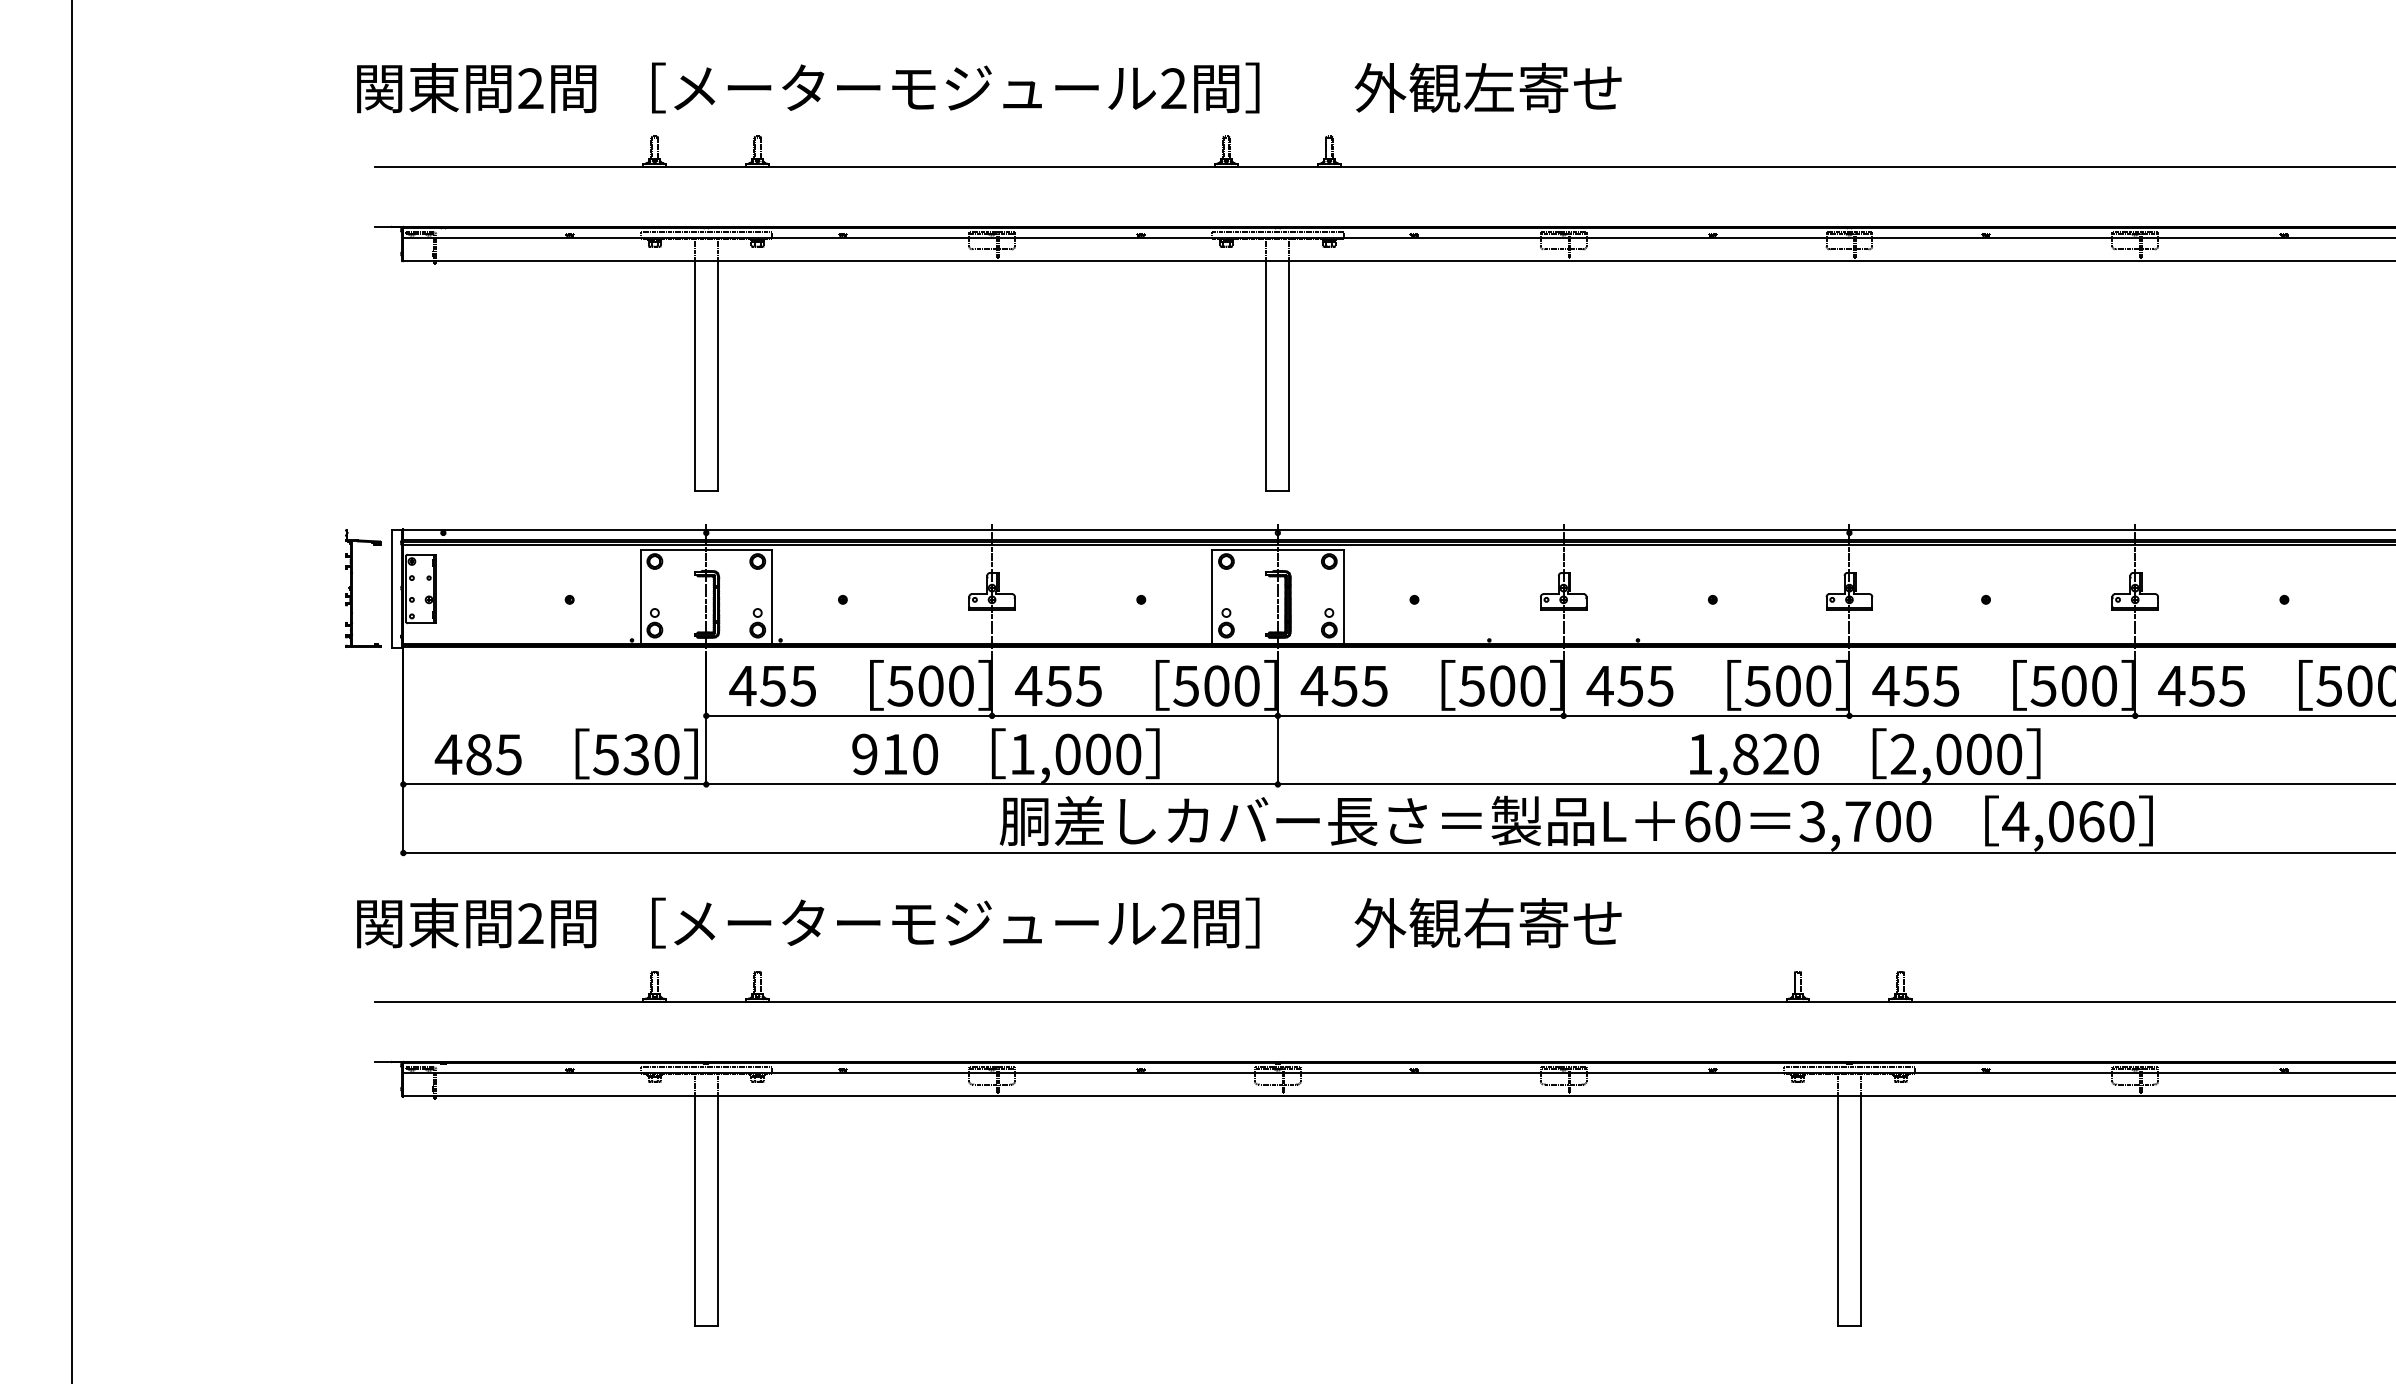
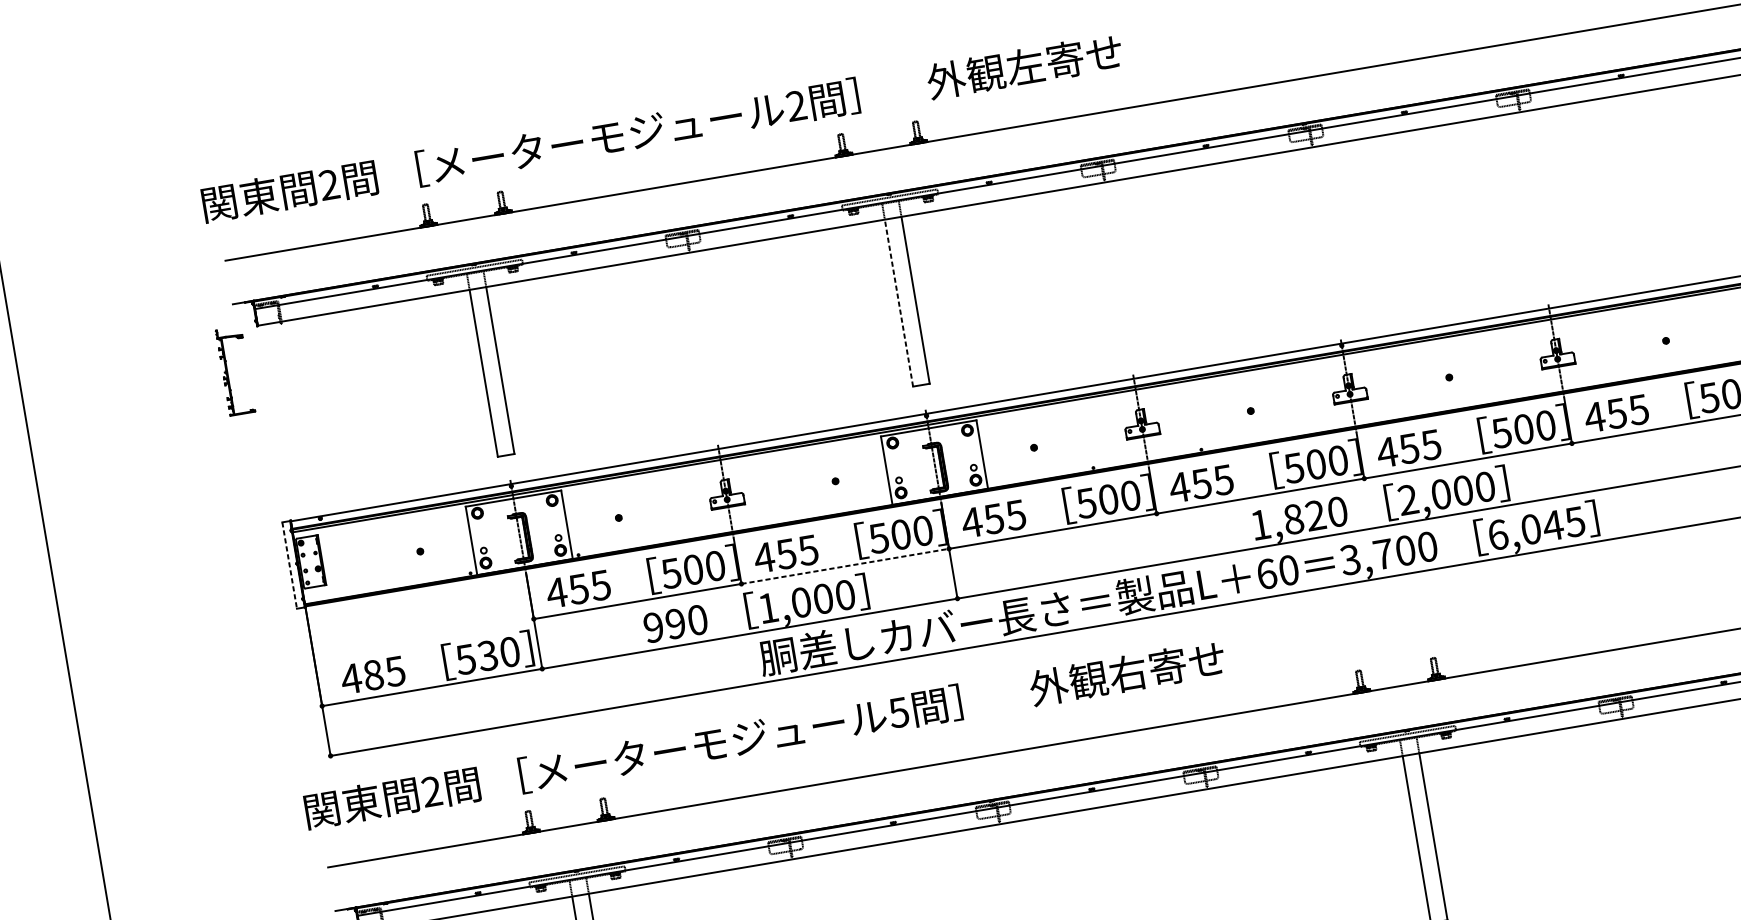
line: (1266, 375) -> (898, 302), solid -> dashed
part: (352, 588) -> (227, 372), moved
line: (391, 589) -> (289, 565), solid -> dashed
line: (1134, 715) -> (844, 566), solid -> dashed
text: (894, 754) -> (675, 624), 910 -> 990
text: (2068, 821) -> (1536, 528), 4,060 -> 6,045
text: (1173, 923) -> (898, 712), 2 -> 5

